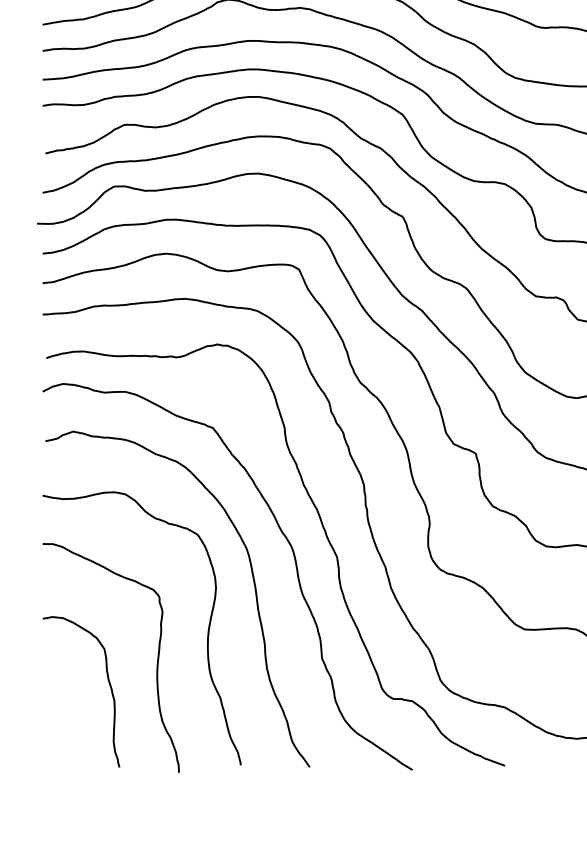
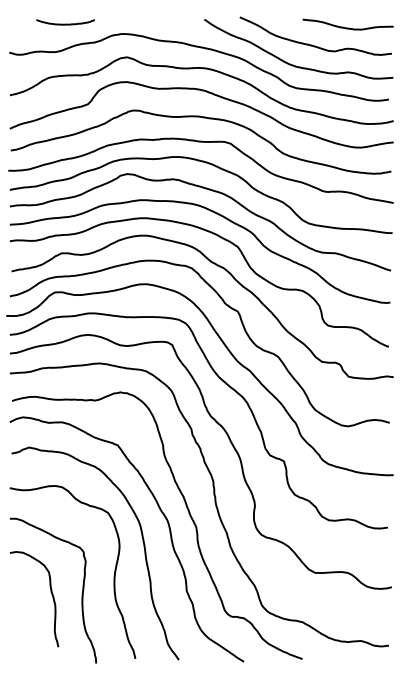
curve: (106, 681) -> (50, 592), moved

